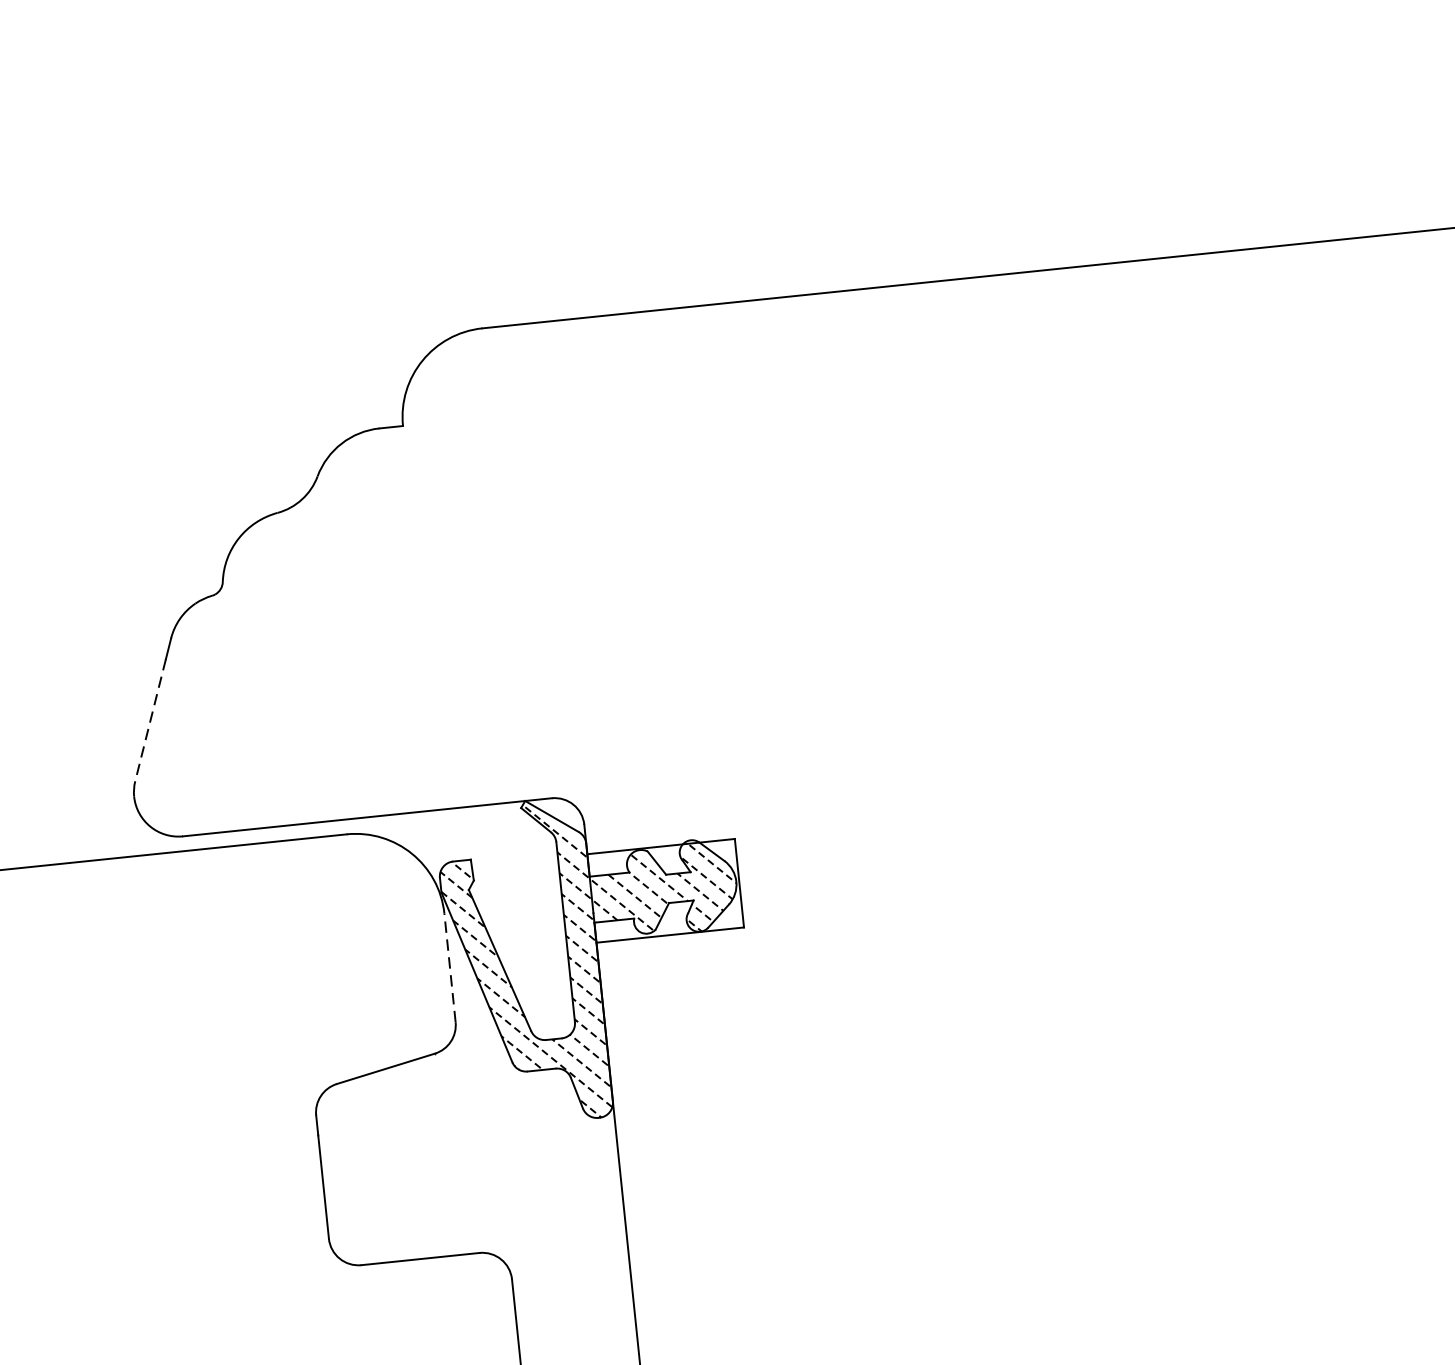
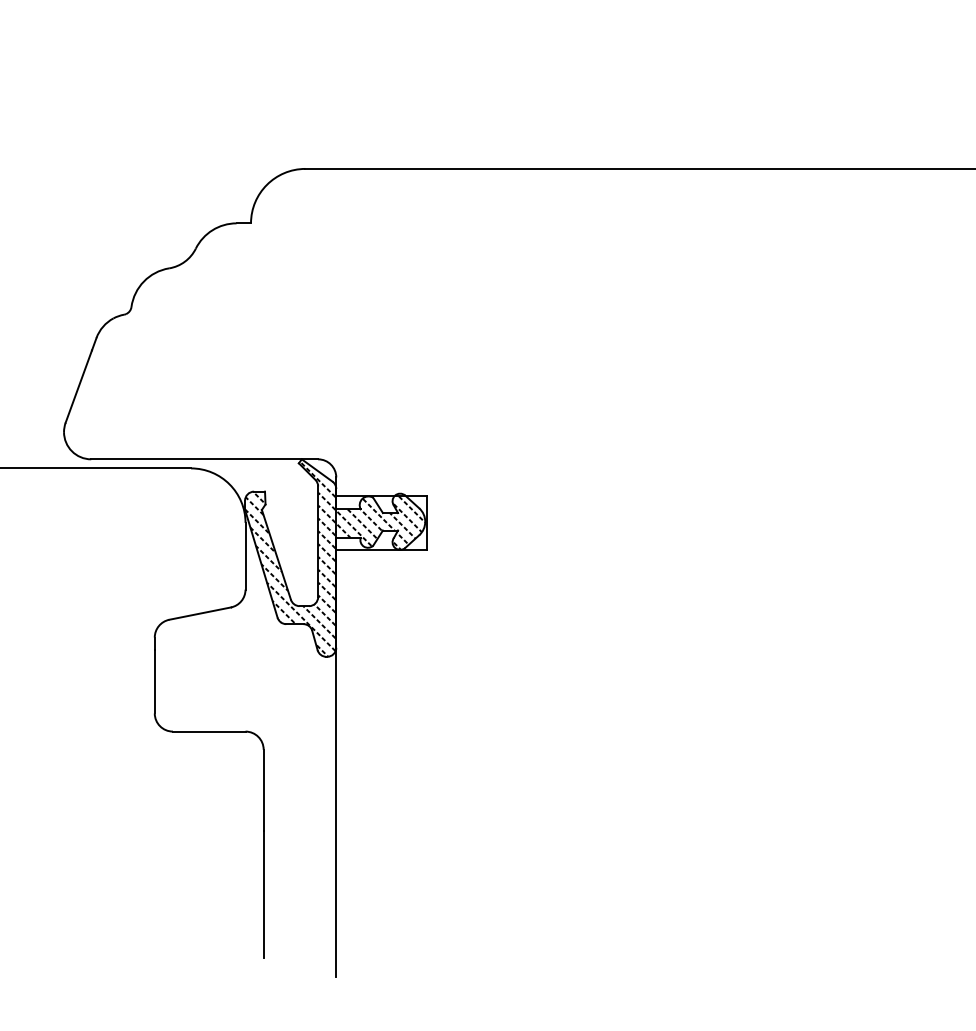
line: (150, 720) -> (78, 386), dashed -> solid
line: (449, 966) -> (245, 555), dashed -> solid

